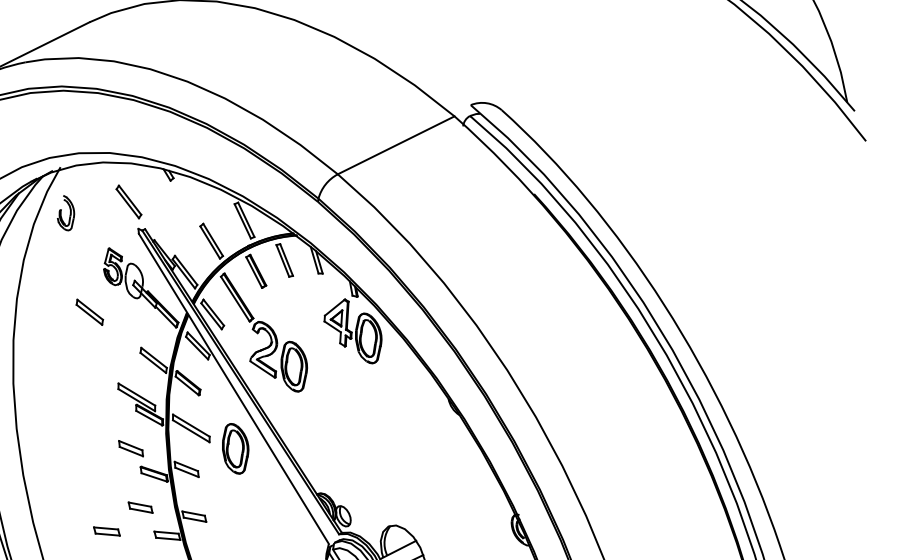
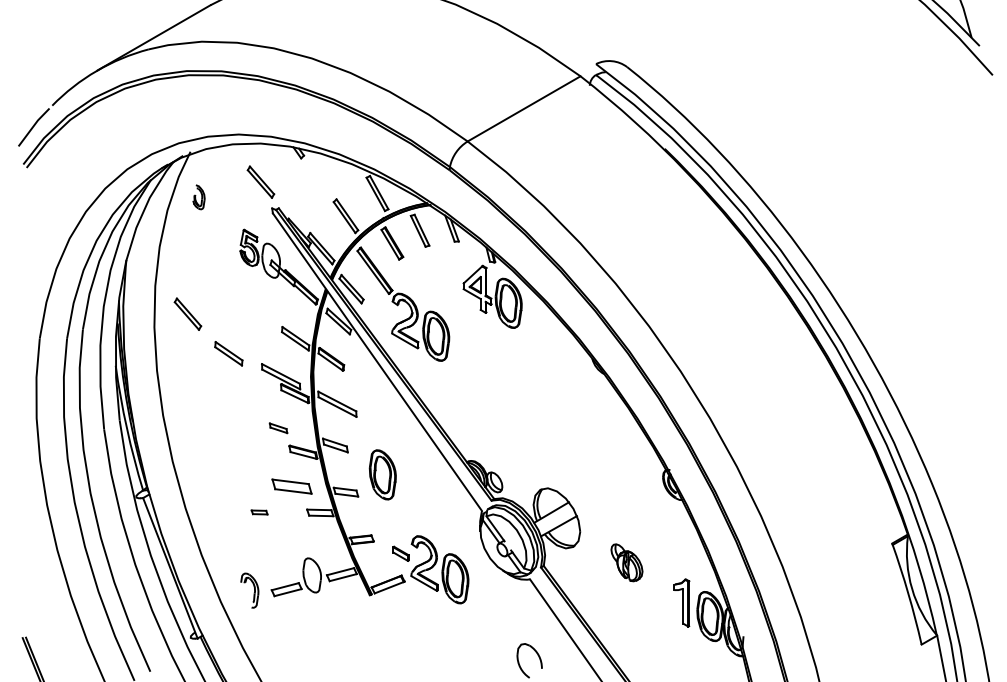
part: (65, 213) -> (198, 197), size x0.7
part: (89, 312) -> (228, 353), moved
part: (47, 328) -> (187, 313), added
part: (130, 448) -> (278, 428), size x0.7
part: (235, 448) -> (382, 474), moved
part: (140, 507) -> (291, 486), size x1.6
part: (106, 531) -> (259, 512), size x0.6

